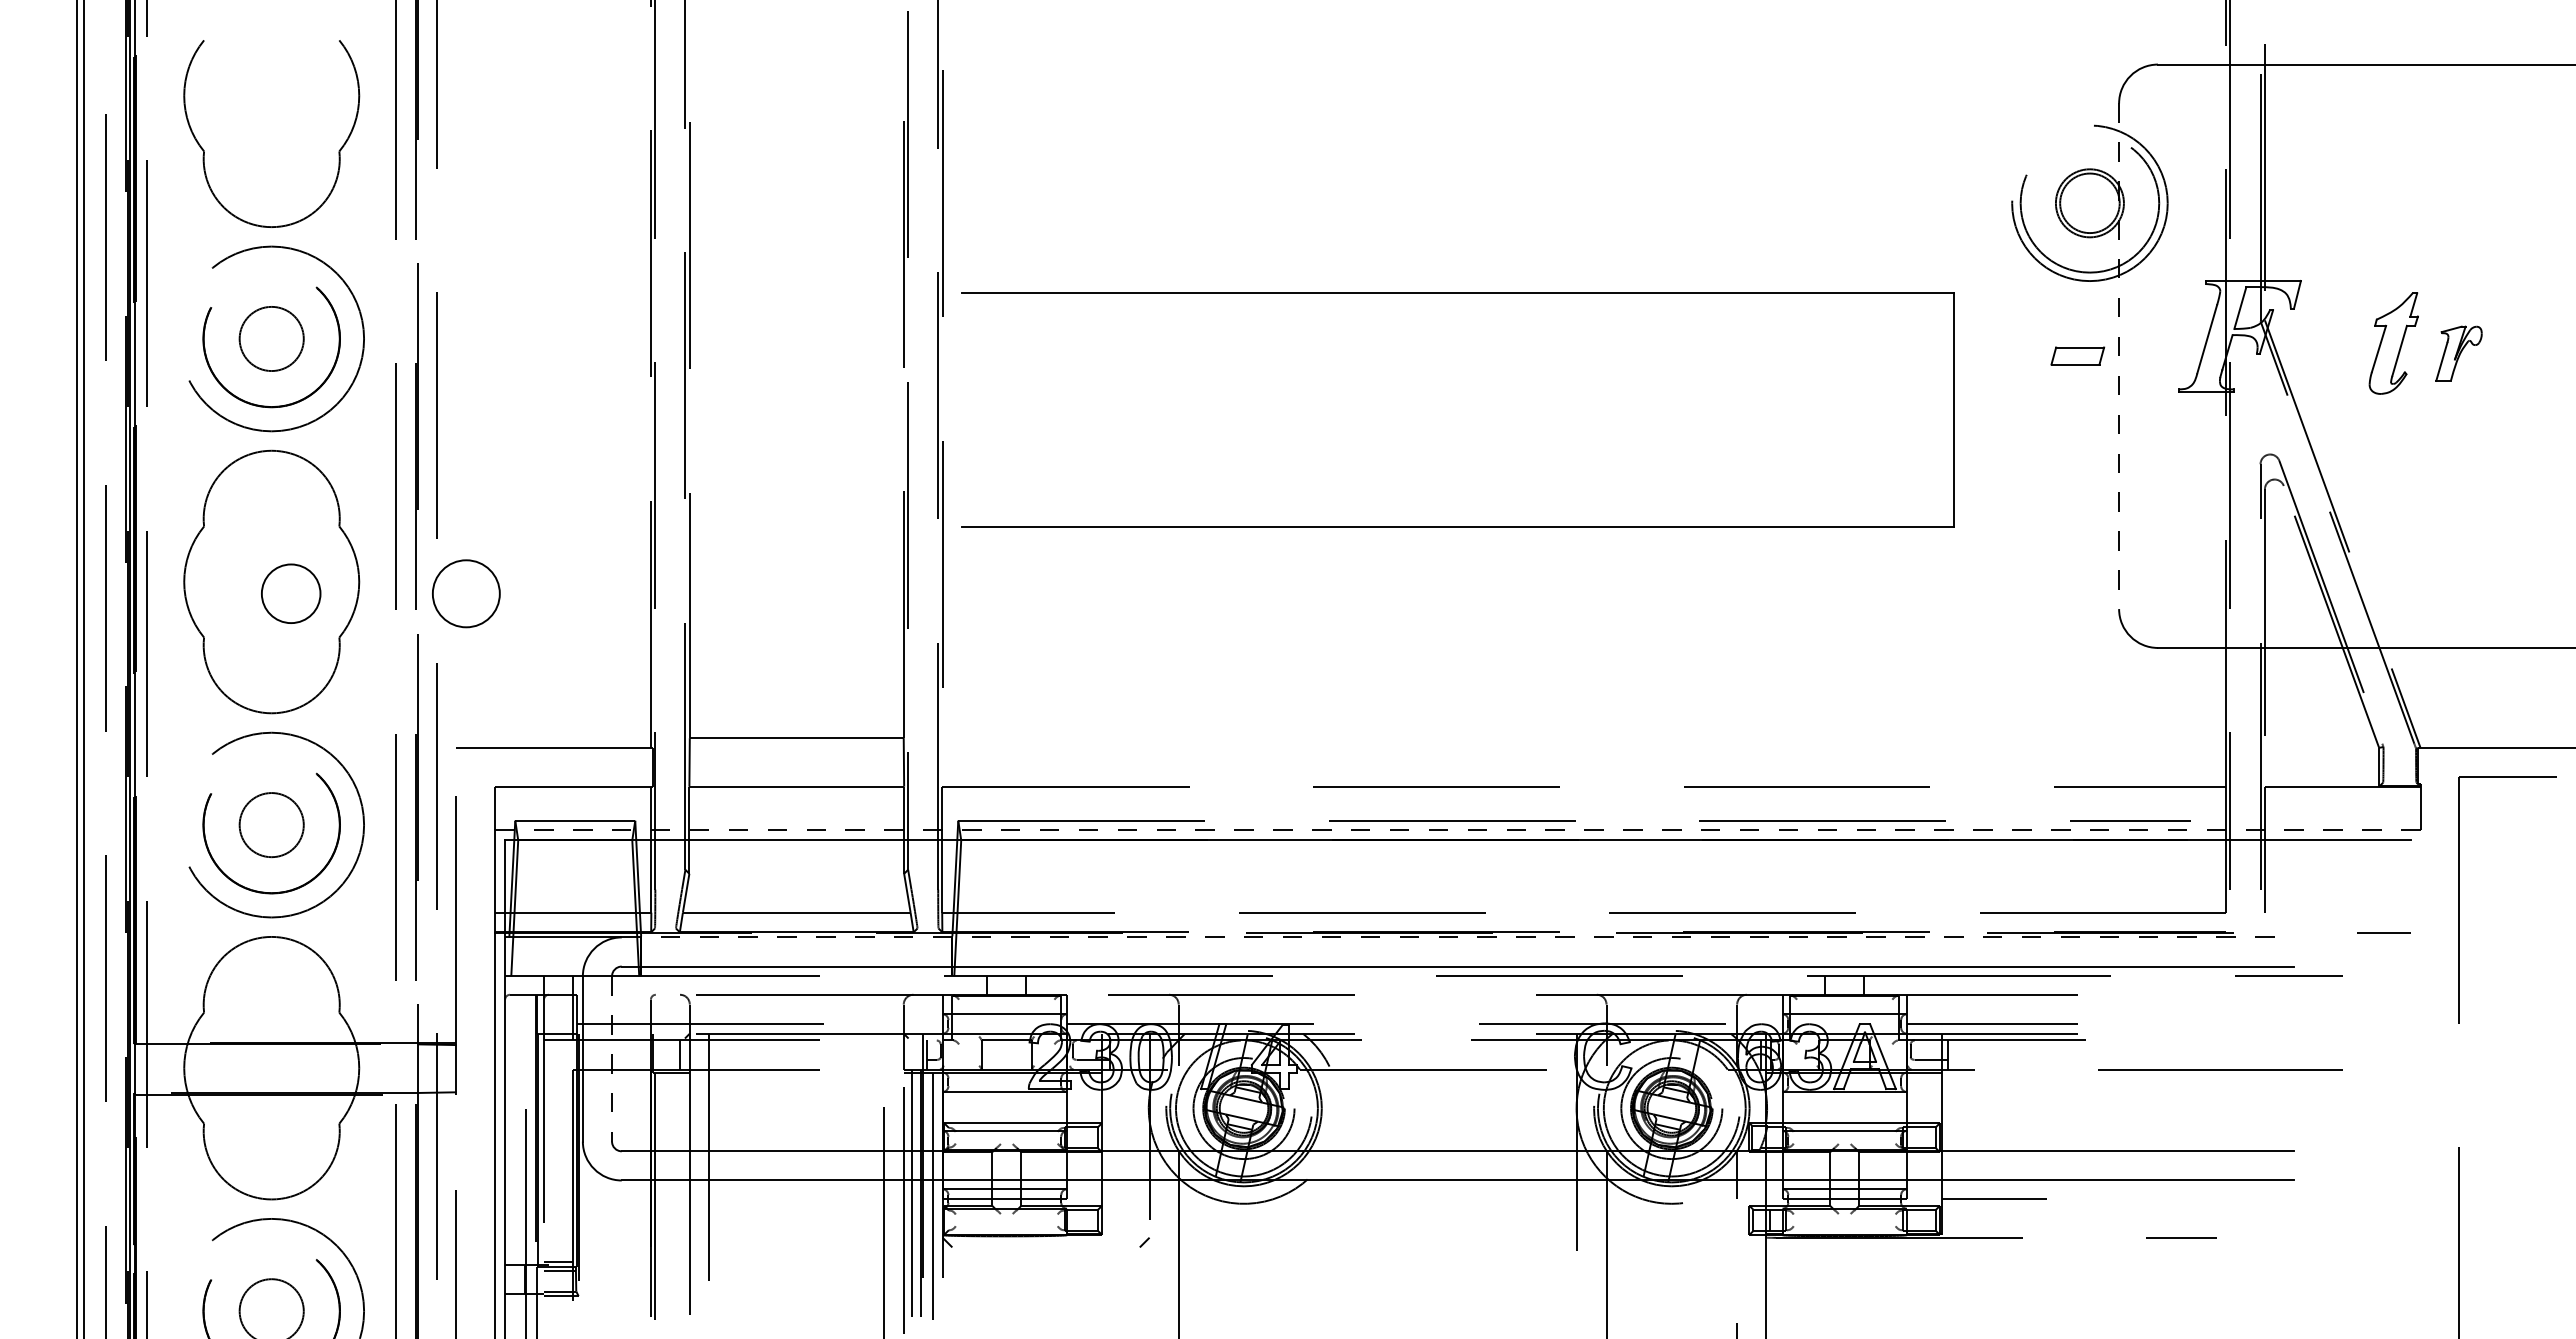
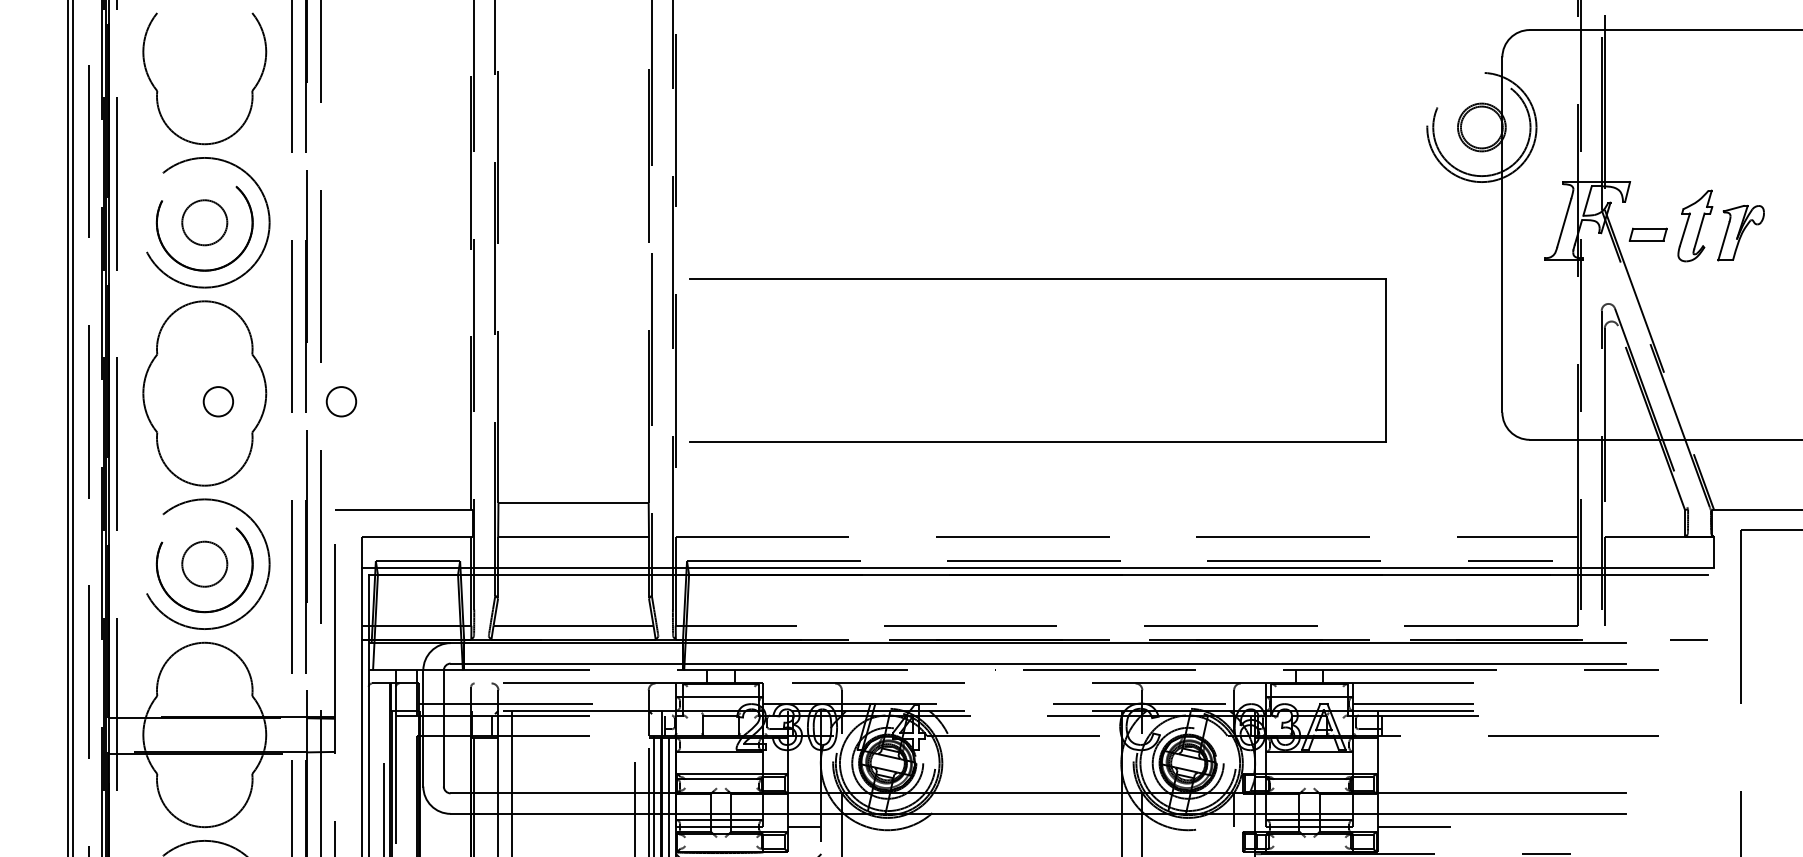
part: (1457, 293) -> (1037, 278), moved
part: (2458, 353) -> (1740, 232), size x1.43
part: (2077, 355) -> (1648, 234), moved
line: (2119, 356) -> (1502, 235), dashed -> solid
circle: (291, 593) -> (218, 401), size x0.71
circle: (466, 593) -> (341, 401), size x0.62
line: (1457, 830) -> (1037, 568), dashed -> solid
line: (1458, 937) -> (1038, 643), dashed -> solid
line: (612, 1058) -> (444, 728), dashed -> solid
line: (1125, 1198) -> (804, 826), added

